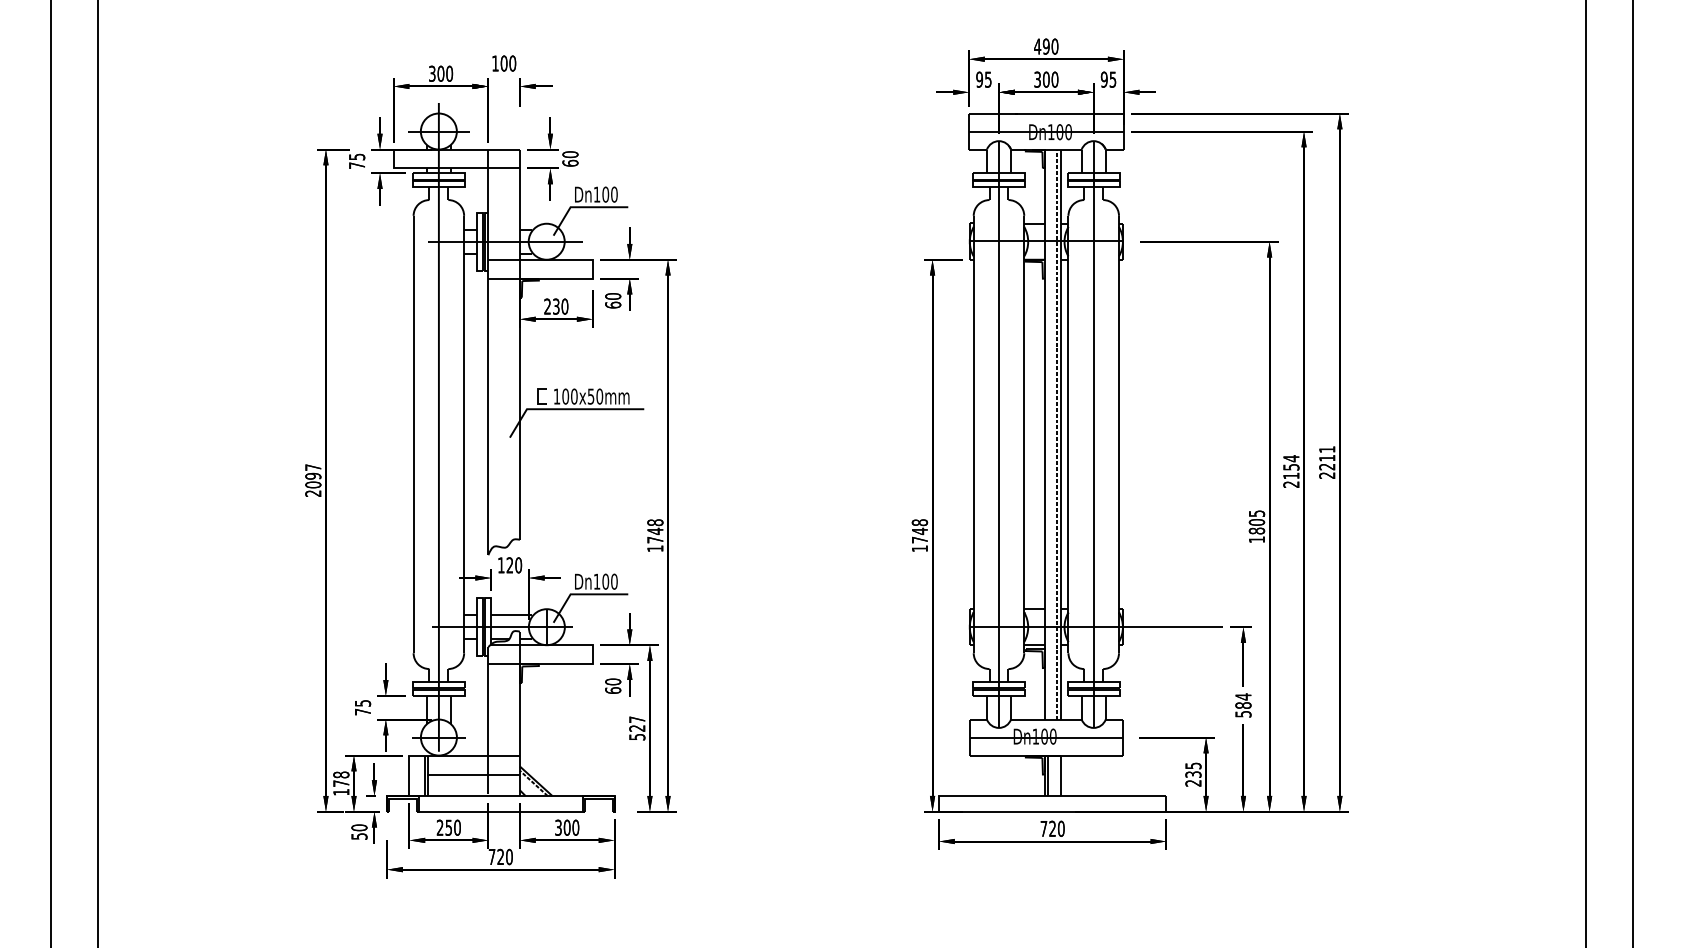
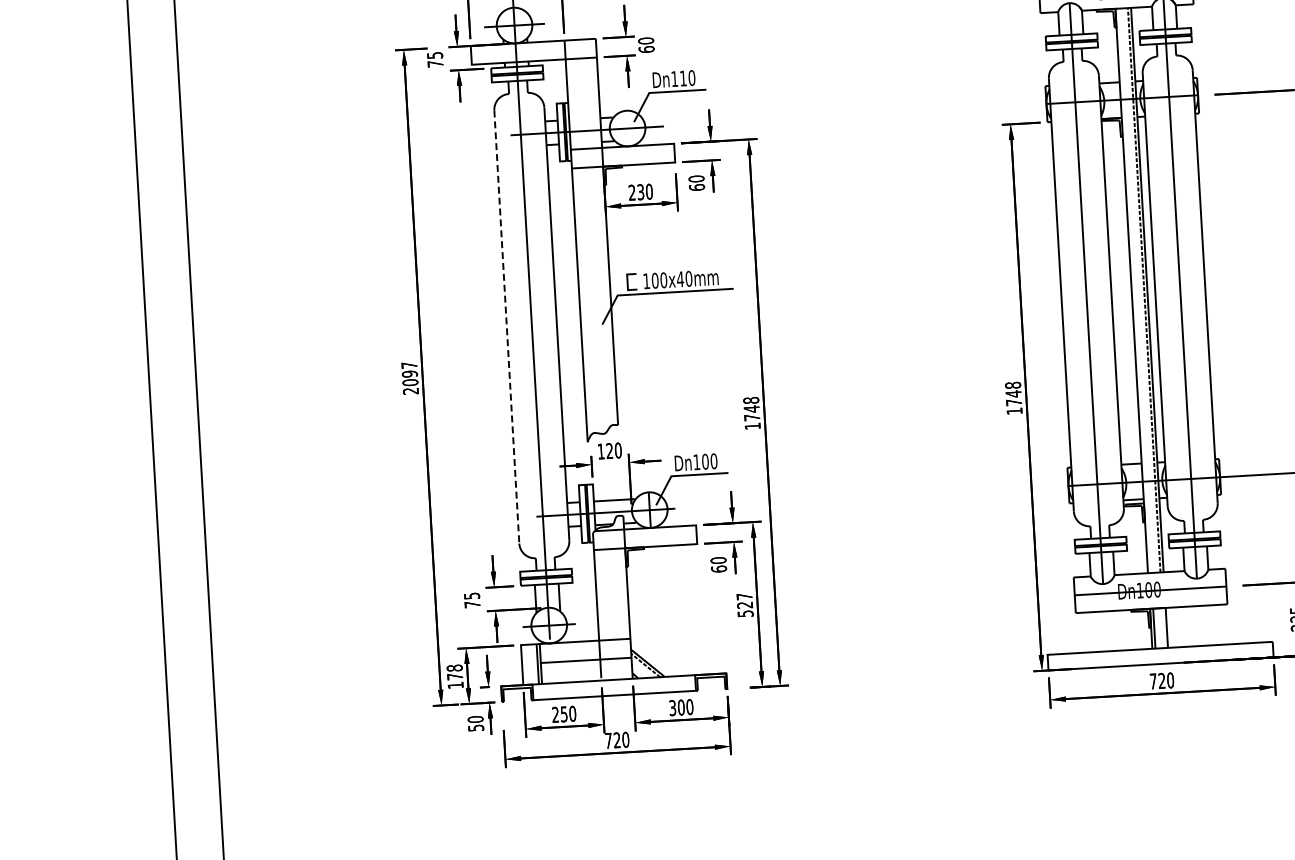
text: (605, 194) -> (683, 78), Dn100 -> Dn110
text: (590, 396) -> (679, 279), 100x50mm -> 100x40mm
line: (413, 434) -> (506, 327), solid -> dashed

